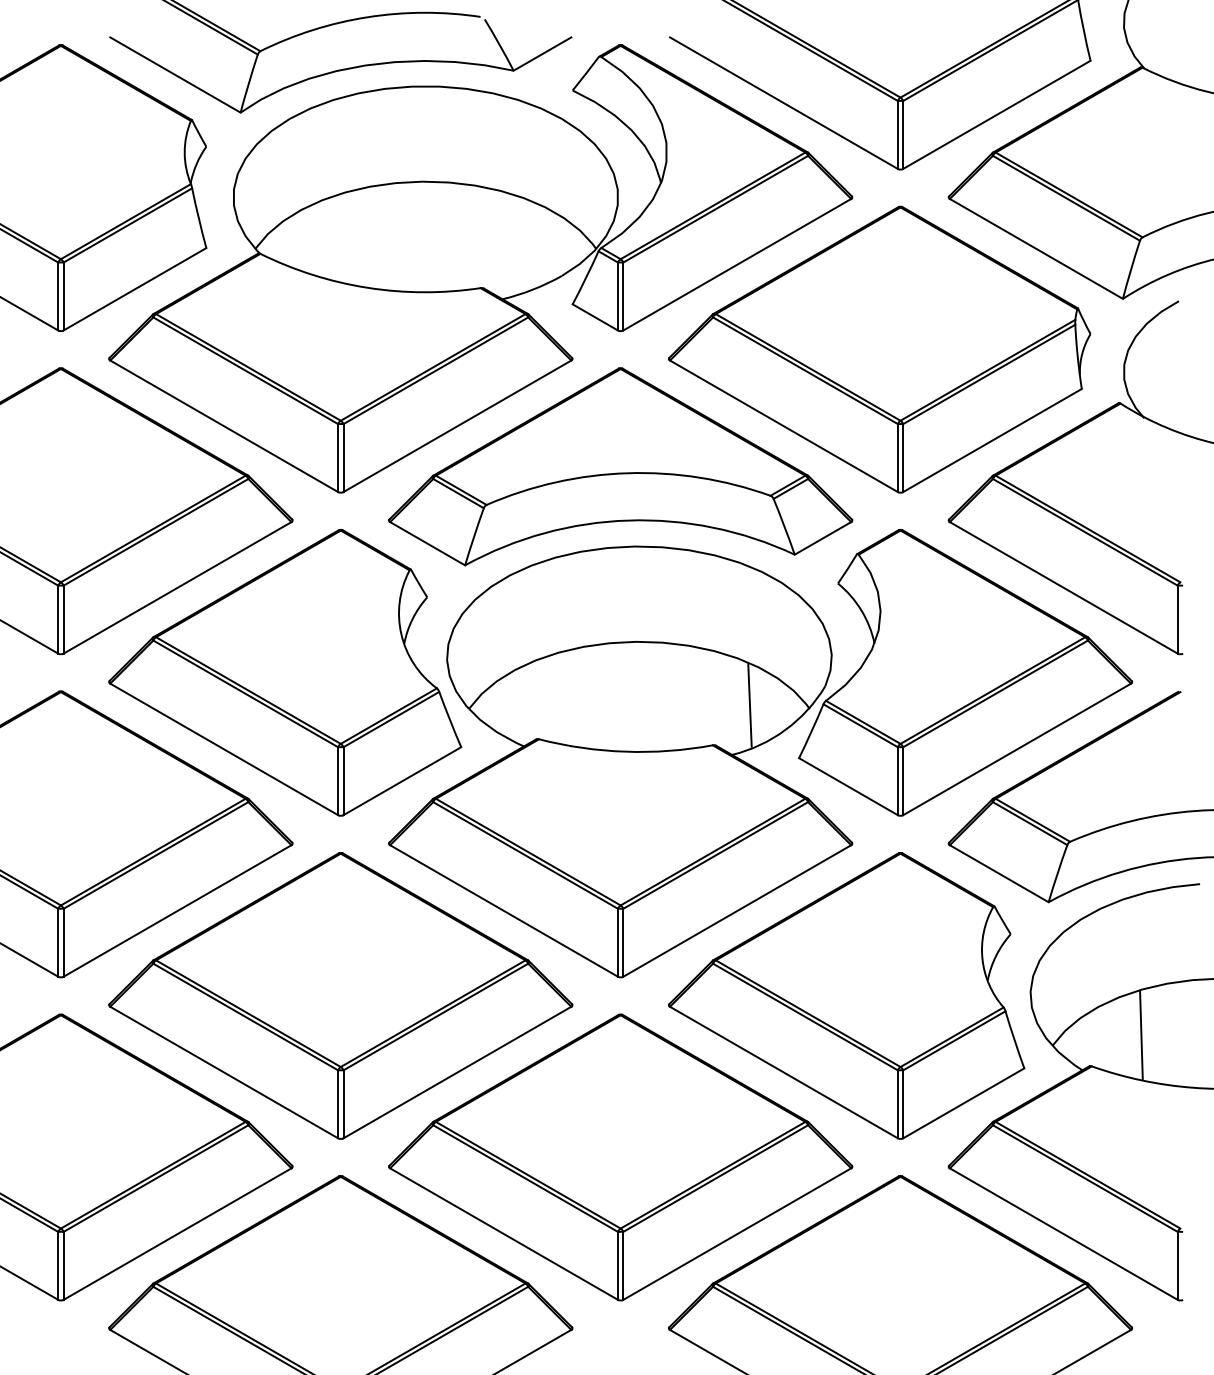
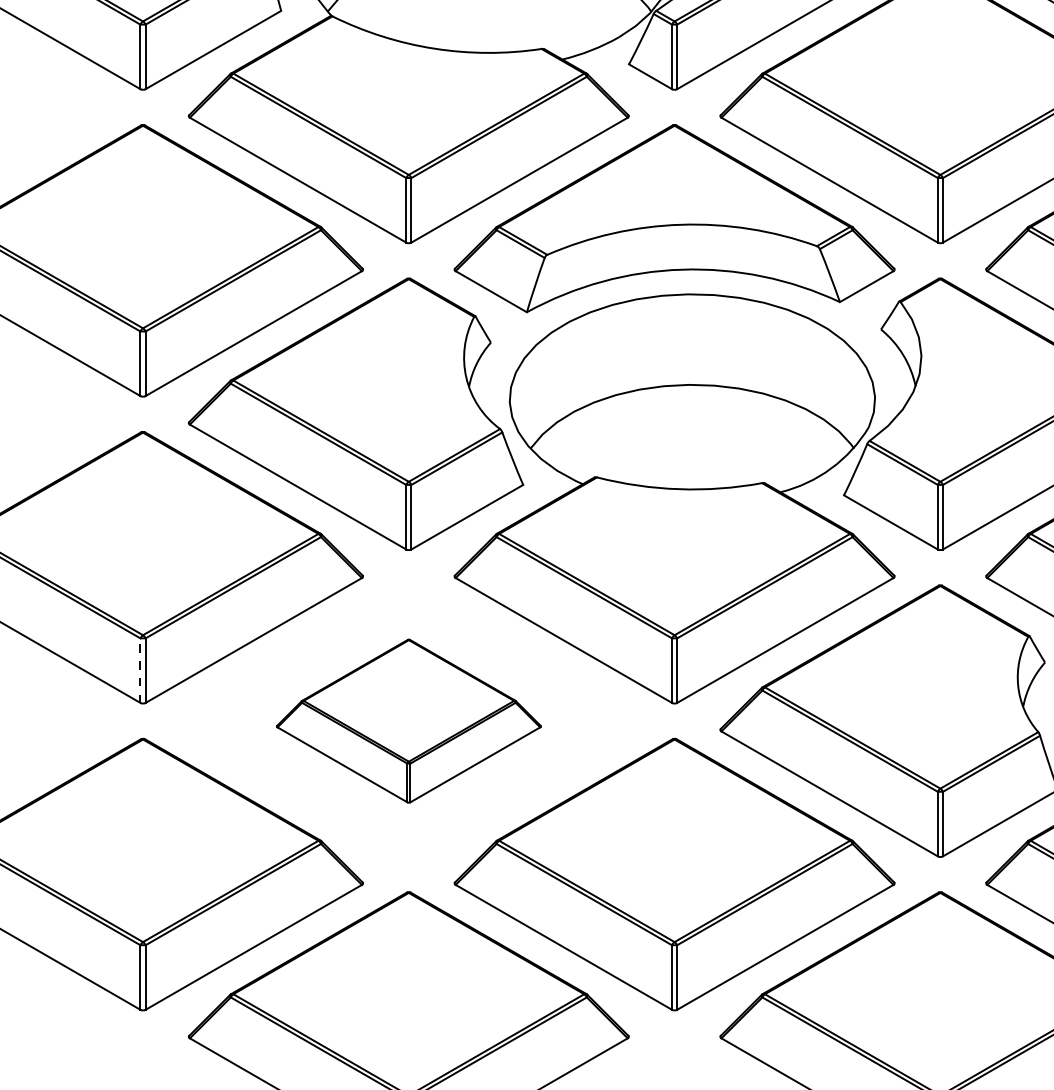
line: (749, 704) -> (796, 444), removed
line: (58, 942) -> (140, 670), solid -> dashed
part: (340, 995) -> (408, 720), size x0.6

